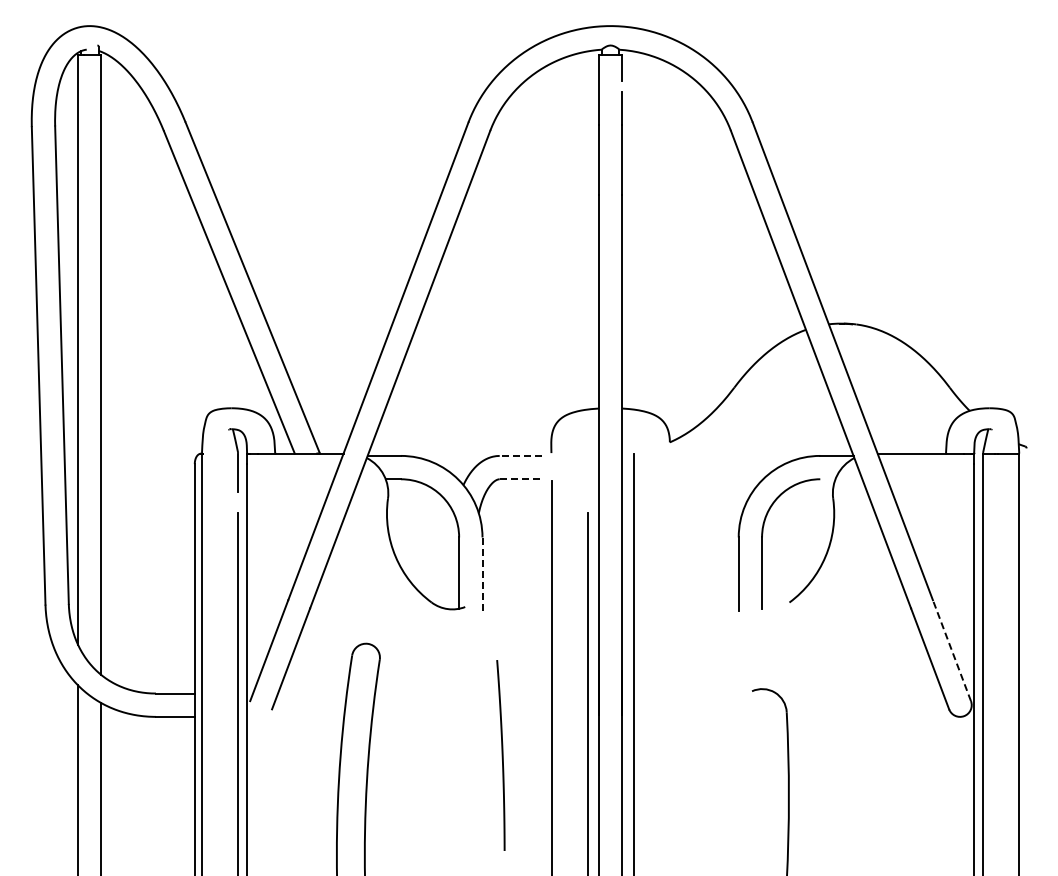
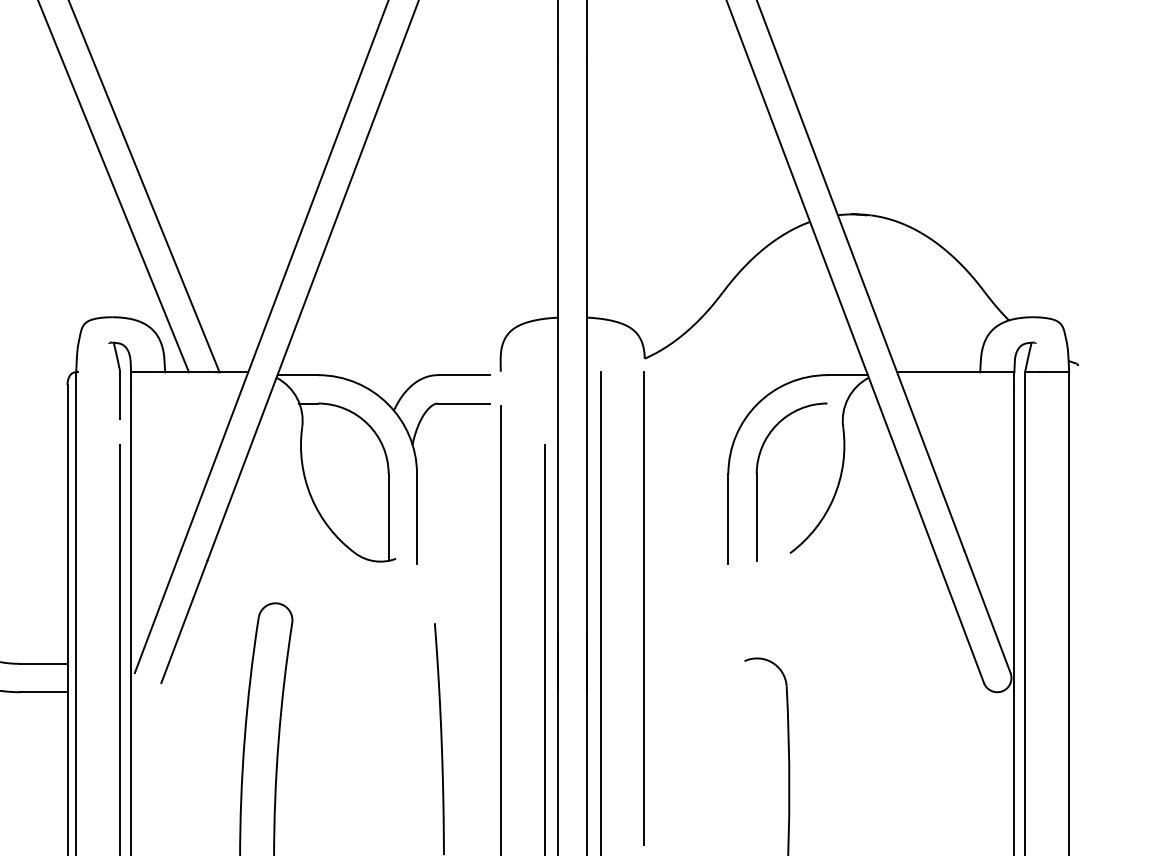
line: (520, 455) -> (463, 374), dashed -> solid
line: (521, 479) -> (464, 403), dashed -> solid
line: (482, 574) -> (417, 519), dashed -> solid
line: (669, 647) -> (644, 607), added
line: (951, 650) -> (986, 611), dashed -> solid

